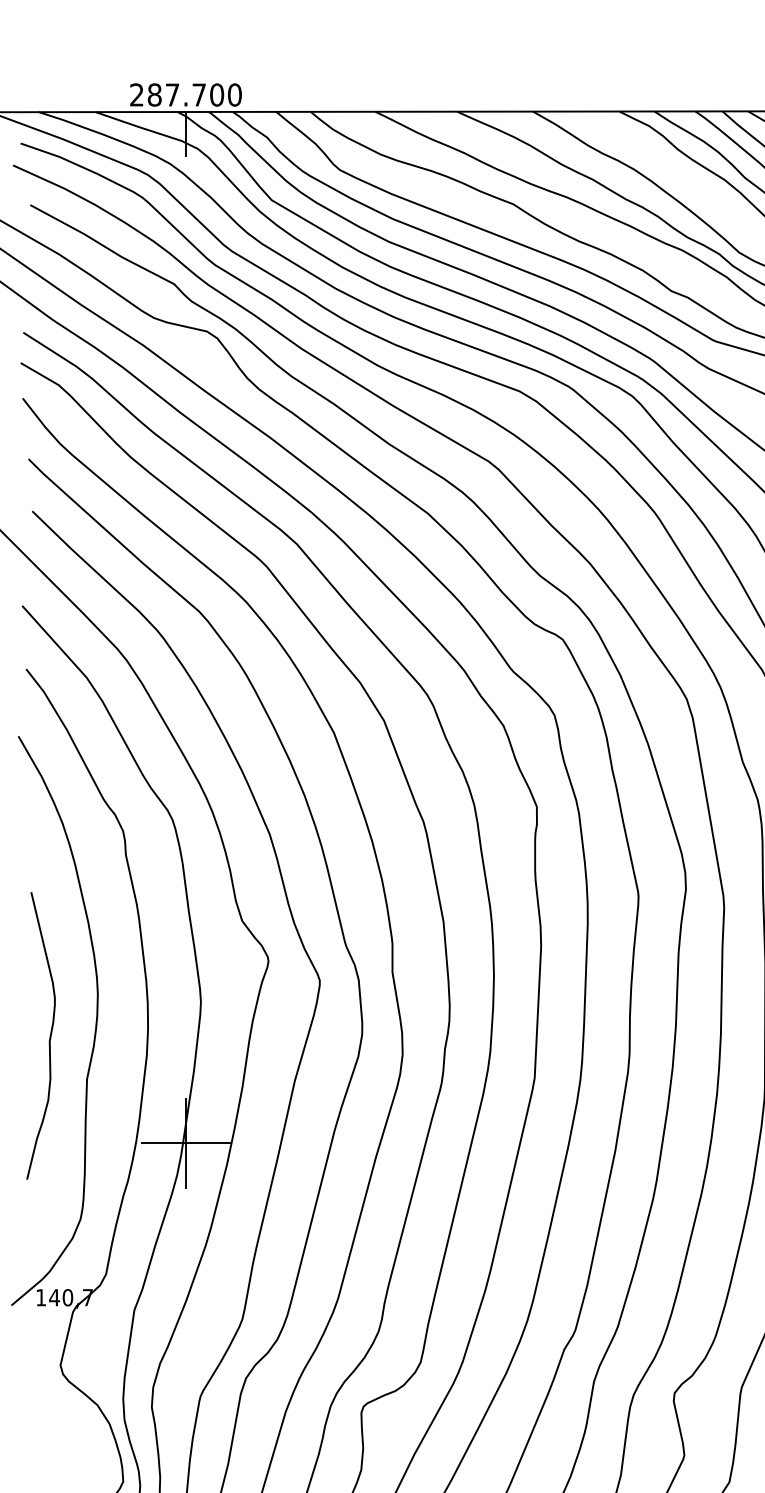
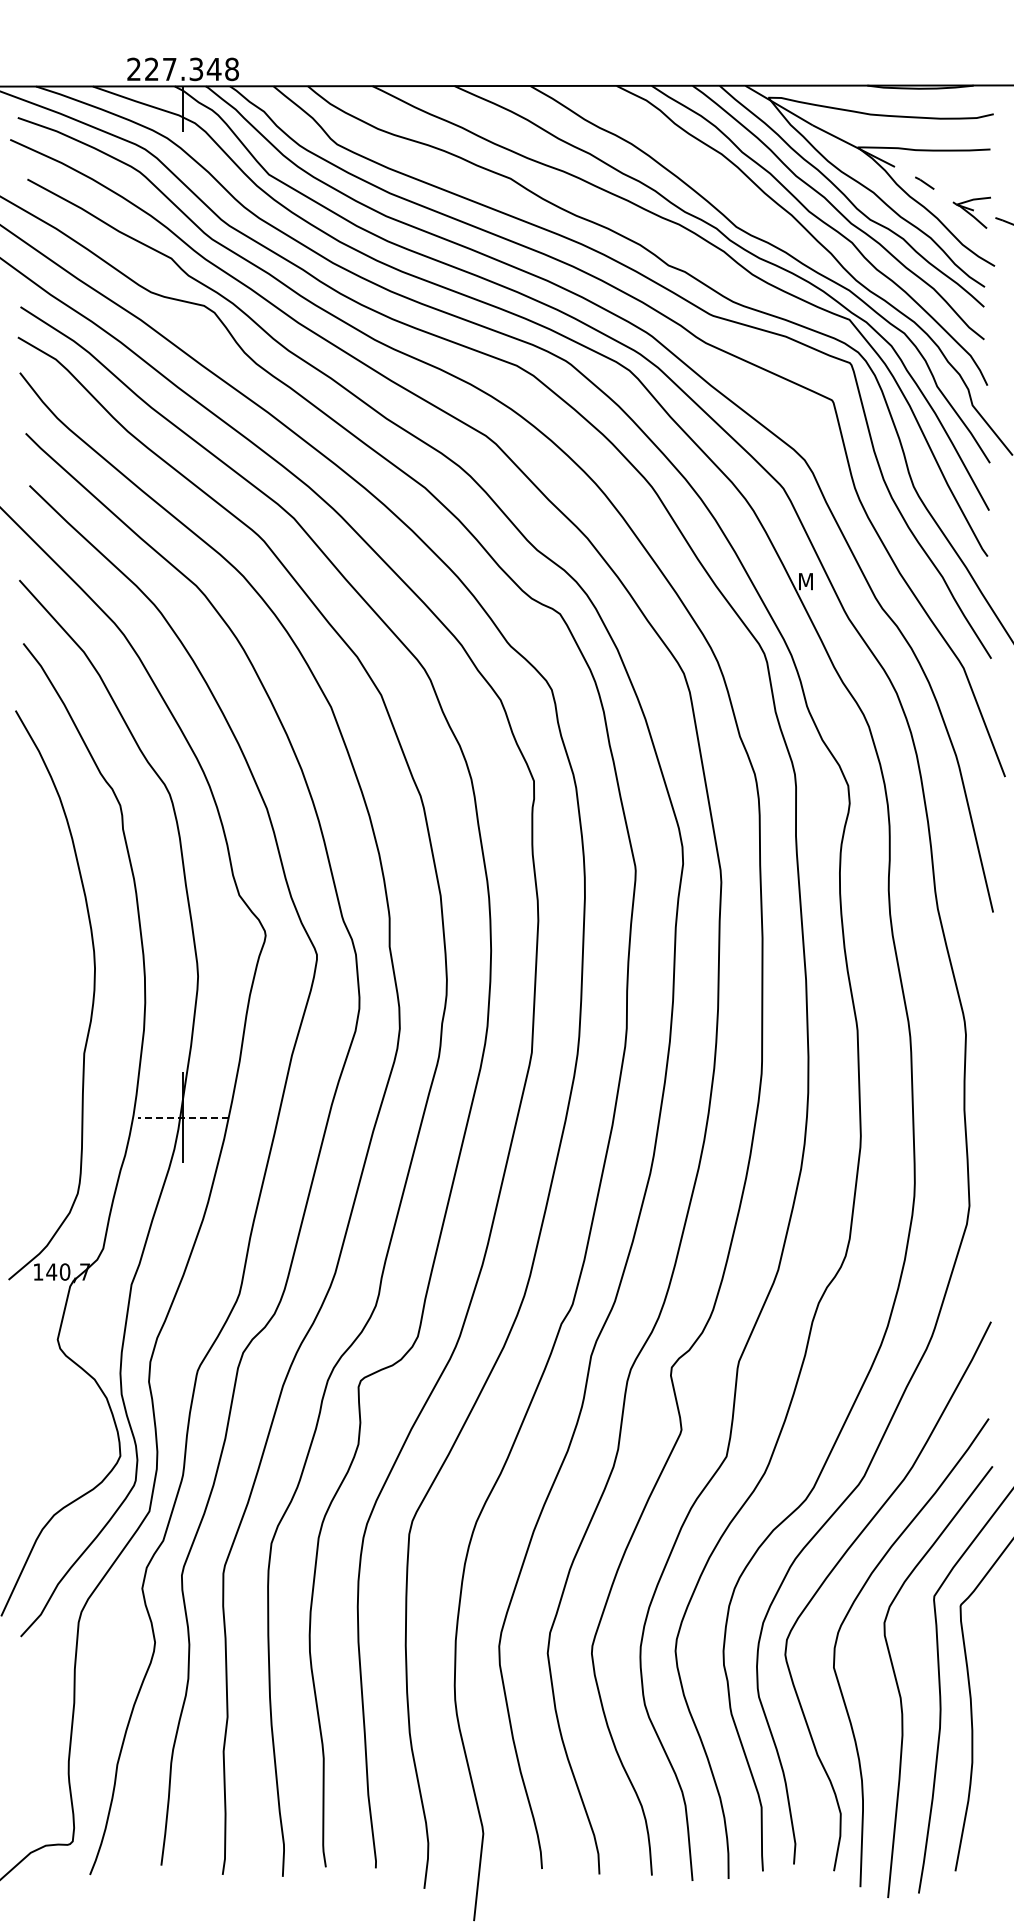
text: (195, 95) -> (192, 69), 287.700 -> 227.348
curve: (49, 1037) -> (46, 1011), removed
line: (185, 1143) -> (182, 1117), solid -> dashed

